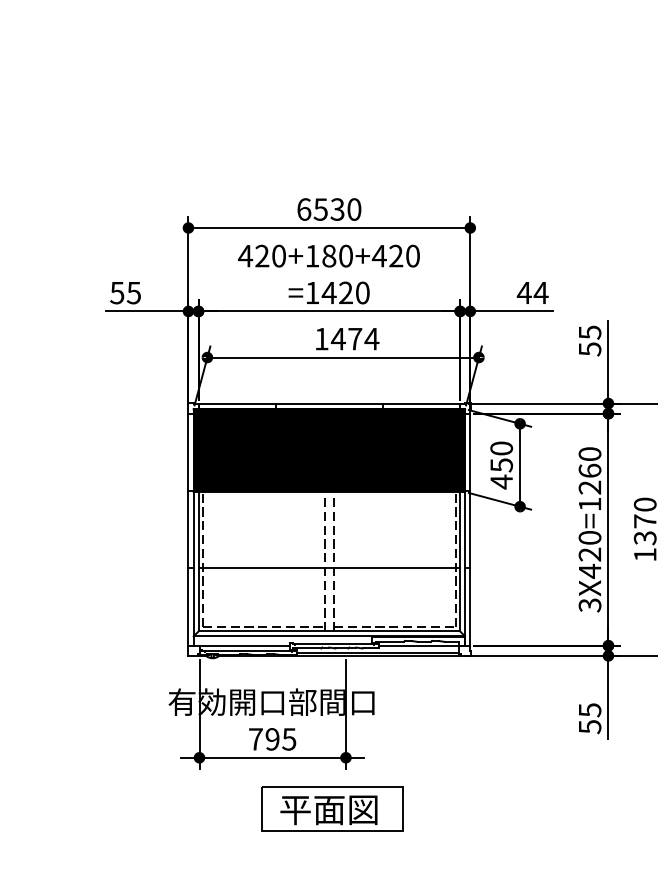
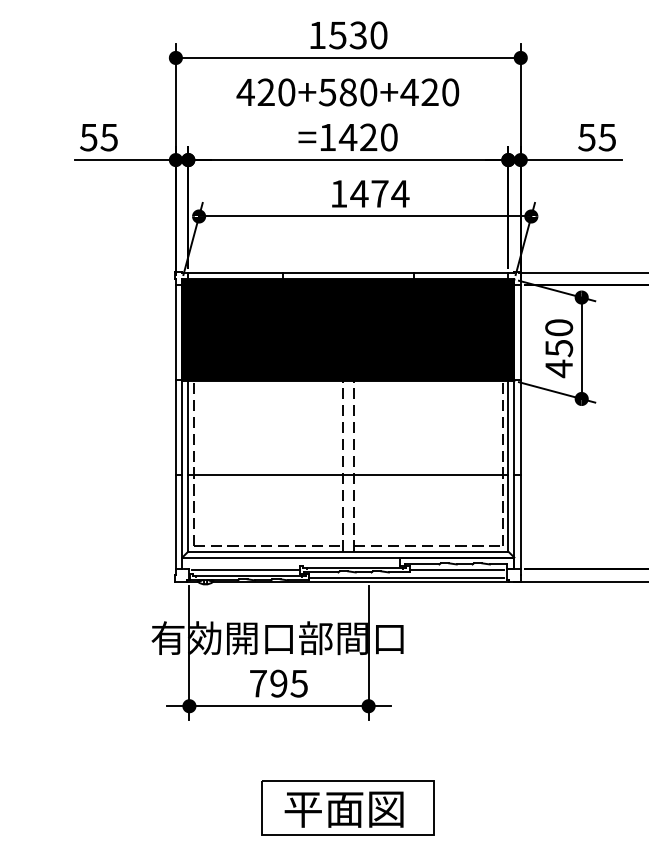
text: (304, 209) -> (317, 35), 6530 -> 1530
text: (312, 256) -> (327, 92), 420+180+420 -> 420+580+420
text: (532, 293) -> (596, 138), 44 -> 55
part: (332, 808) -> (348, 807), moved

